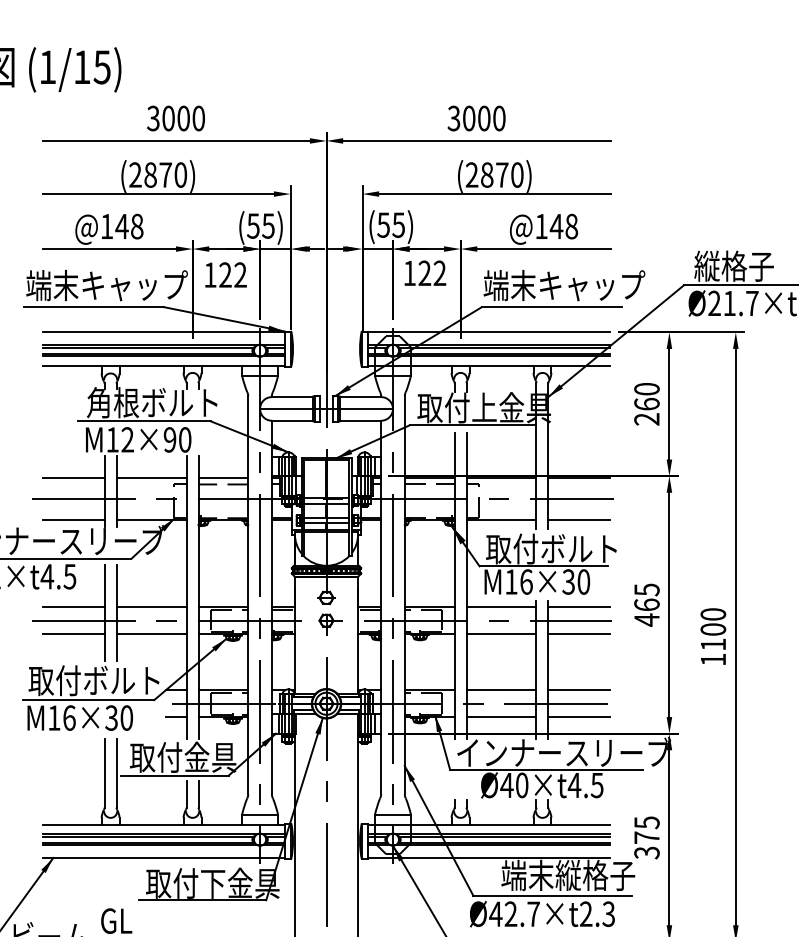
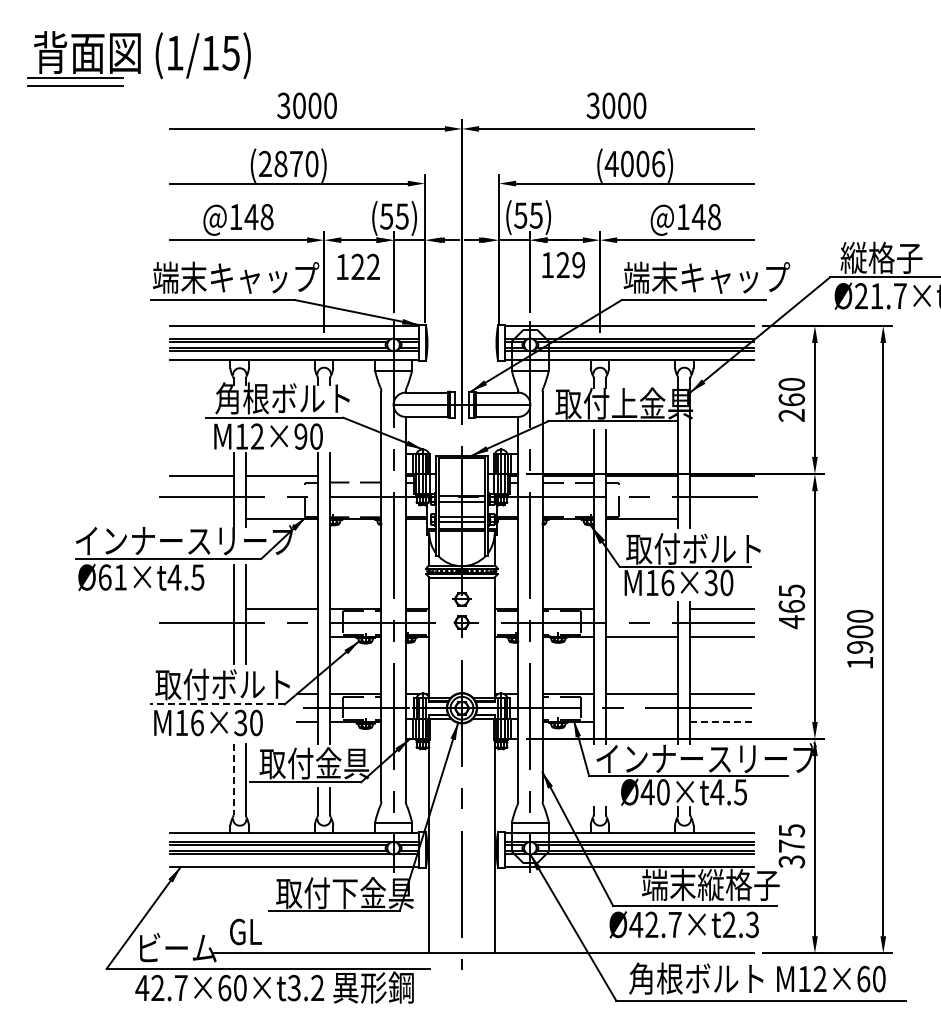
text: (494, 174) -> (634, 163), (2870) -> (4006)
text: (439, 273) -> (578, 265), 122 -> 129
line: (223, 477) -> (355, 475), removed
line: (73, 520) -> (201, 519), removed
line: (579, 520) -> (722, 519), removed
line: (73, 606) -> (201, 608), removed
line: (501, 606) -> (642, 608), removed
line: (73, 634) -> (201, 636), removed
line: (151, 634) -> (281, 636), removed
text: (713, 644) -> (860, 647), 1100 -> 1900
line: (88, 700) -> (216, 704), solid -> dashed
line: (501, 717) -> (642, 722), removed
line: (579, 717) -> (722, 722), solid -> dashed
line: (104, 773) -> (233, 780), solid -> dashed

